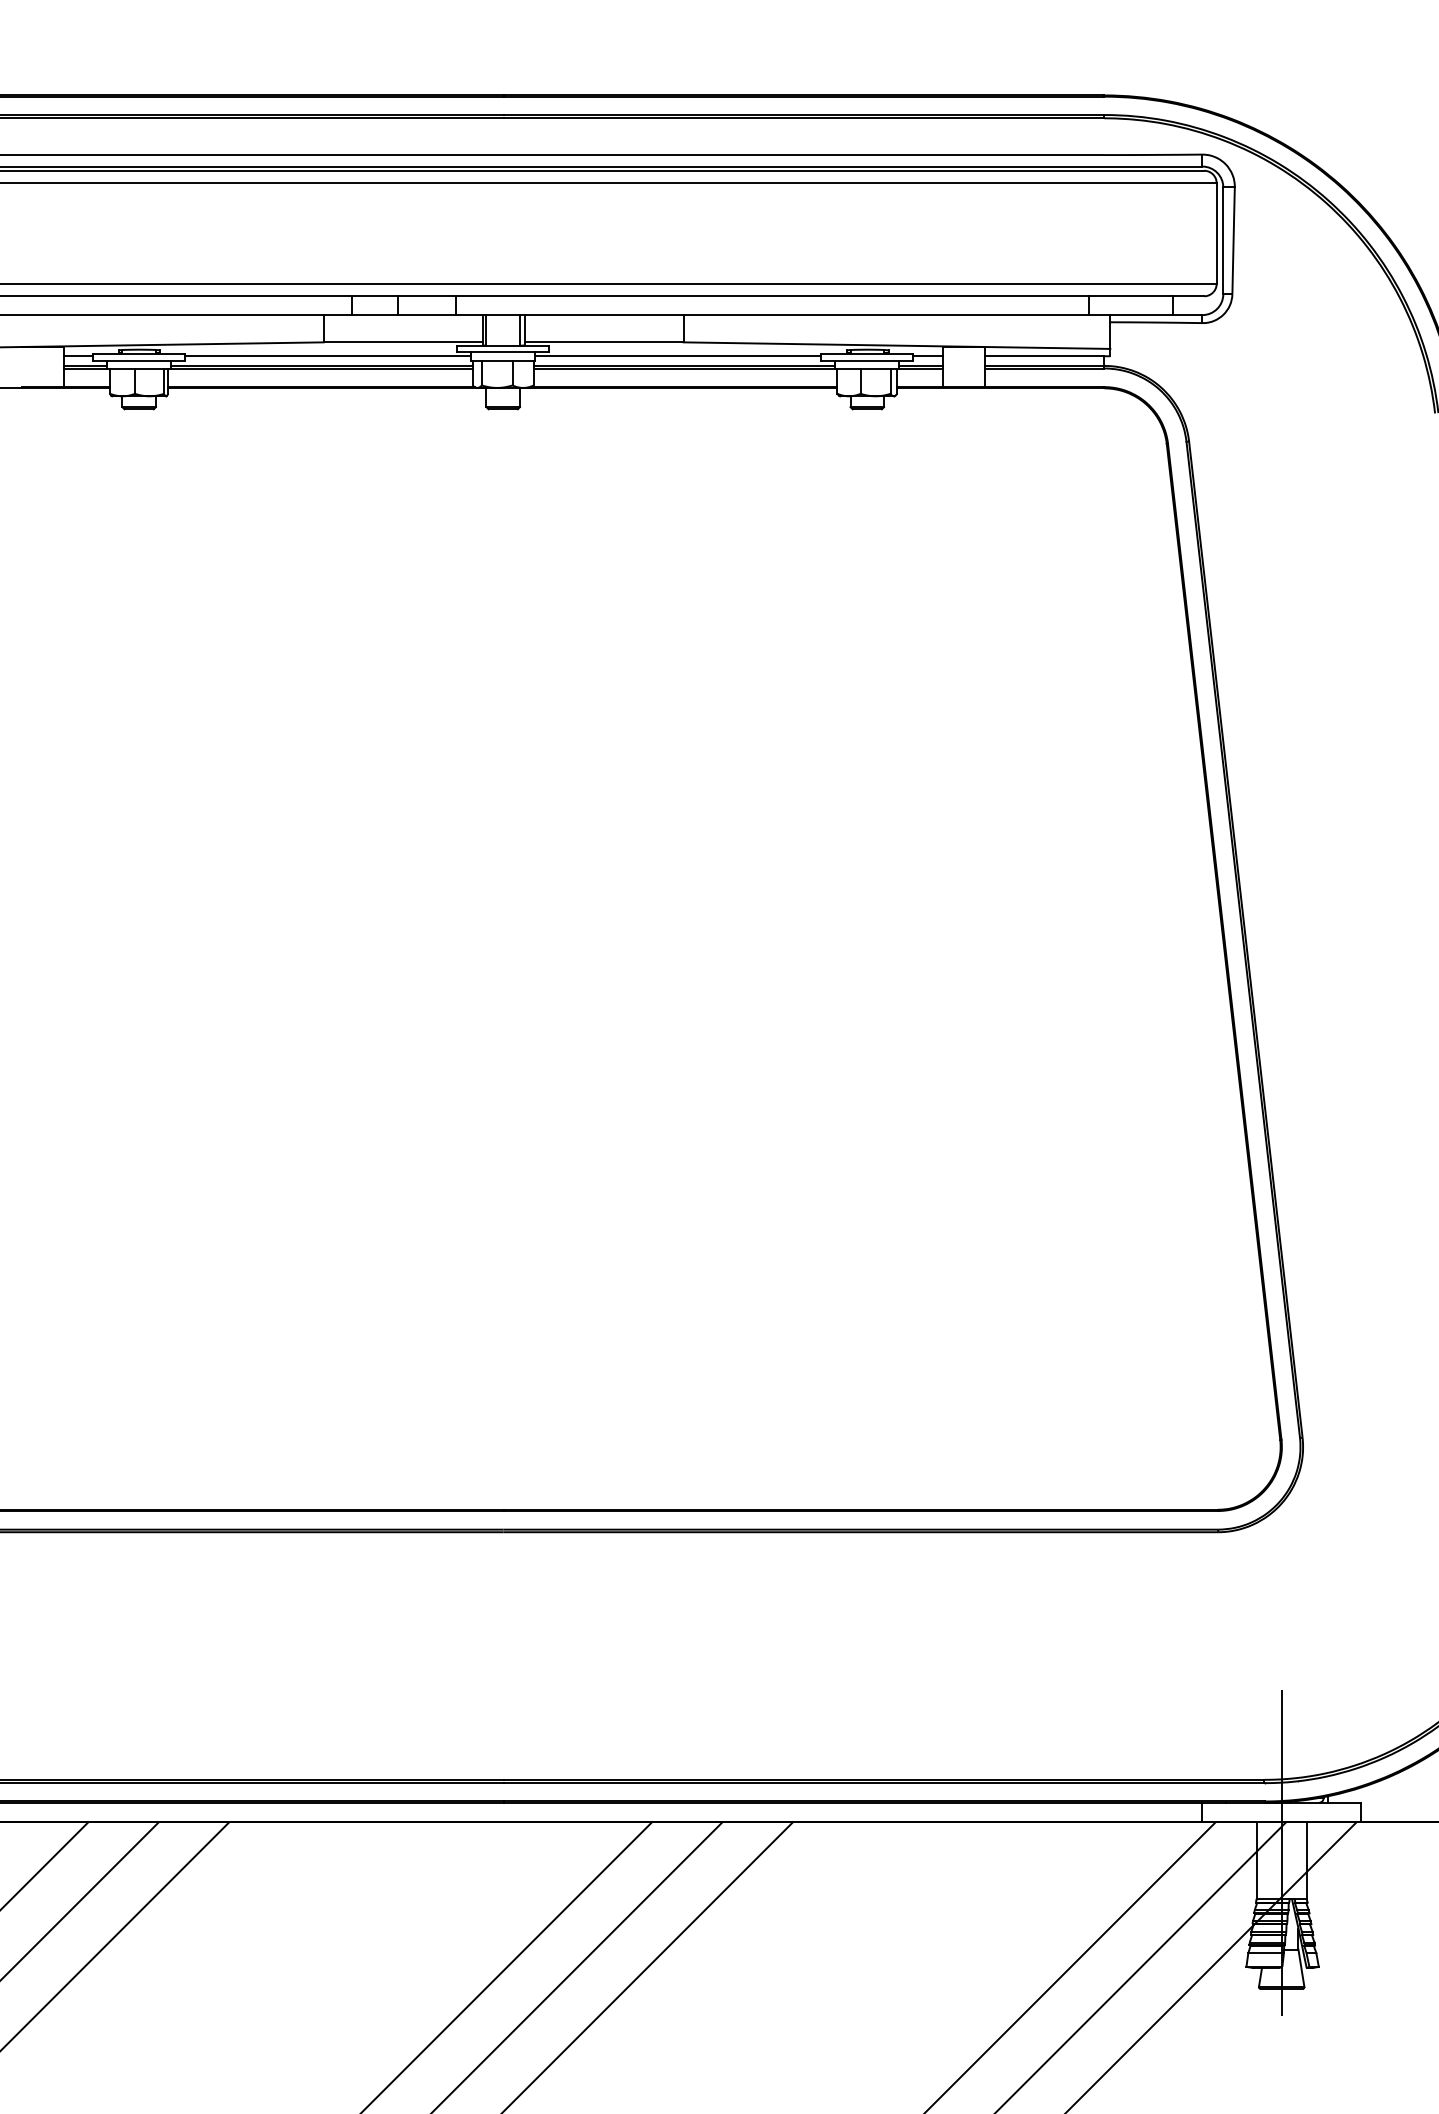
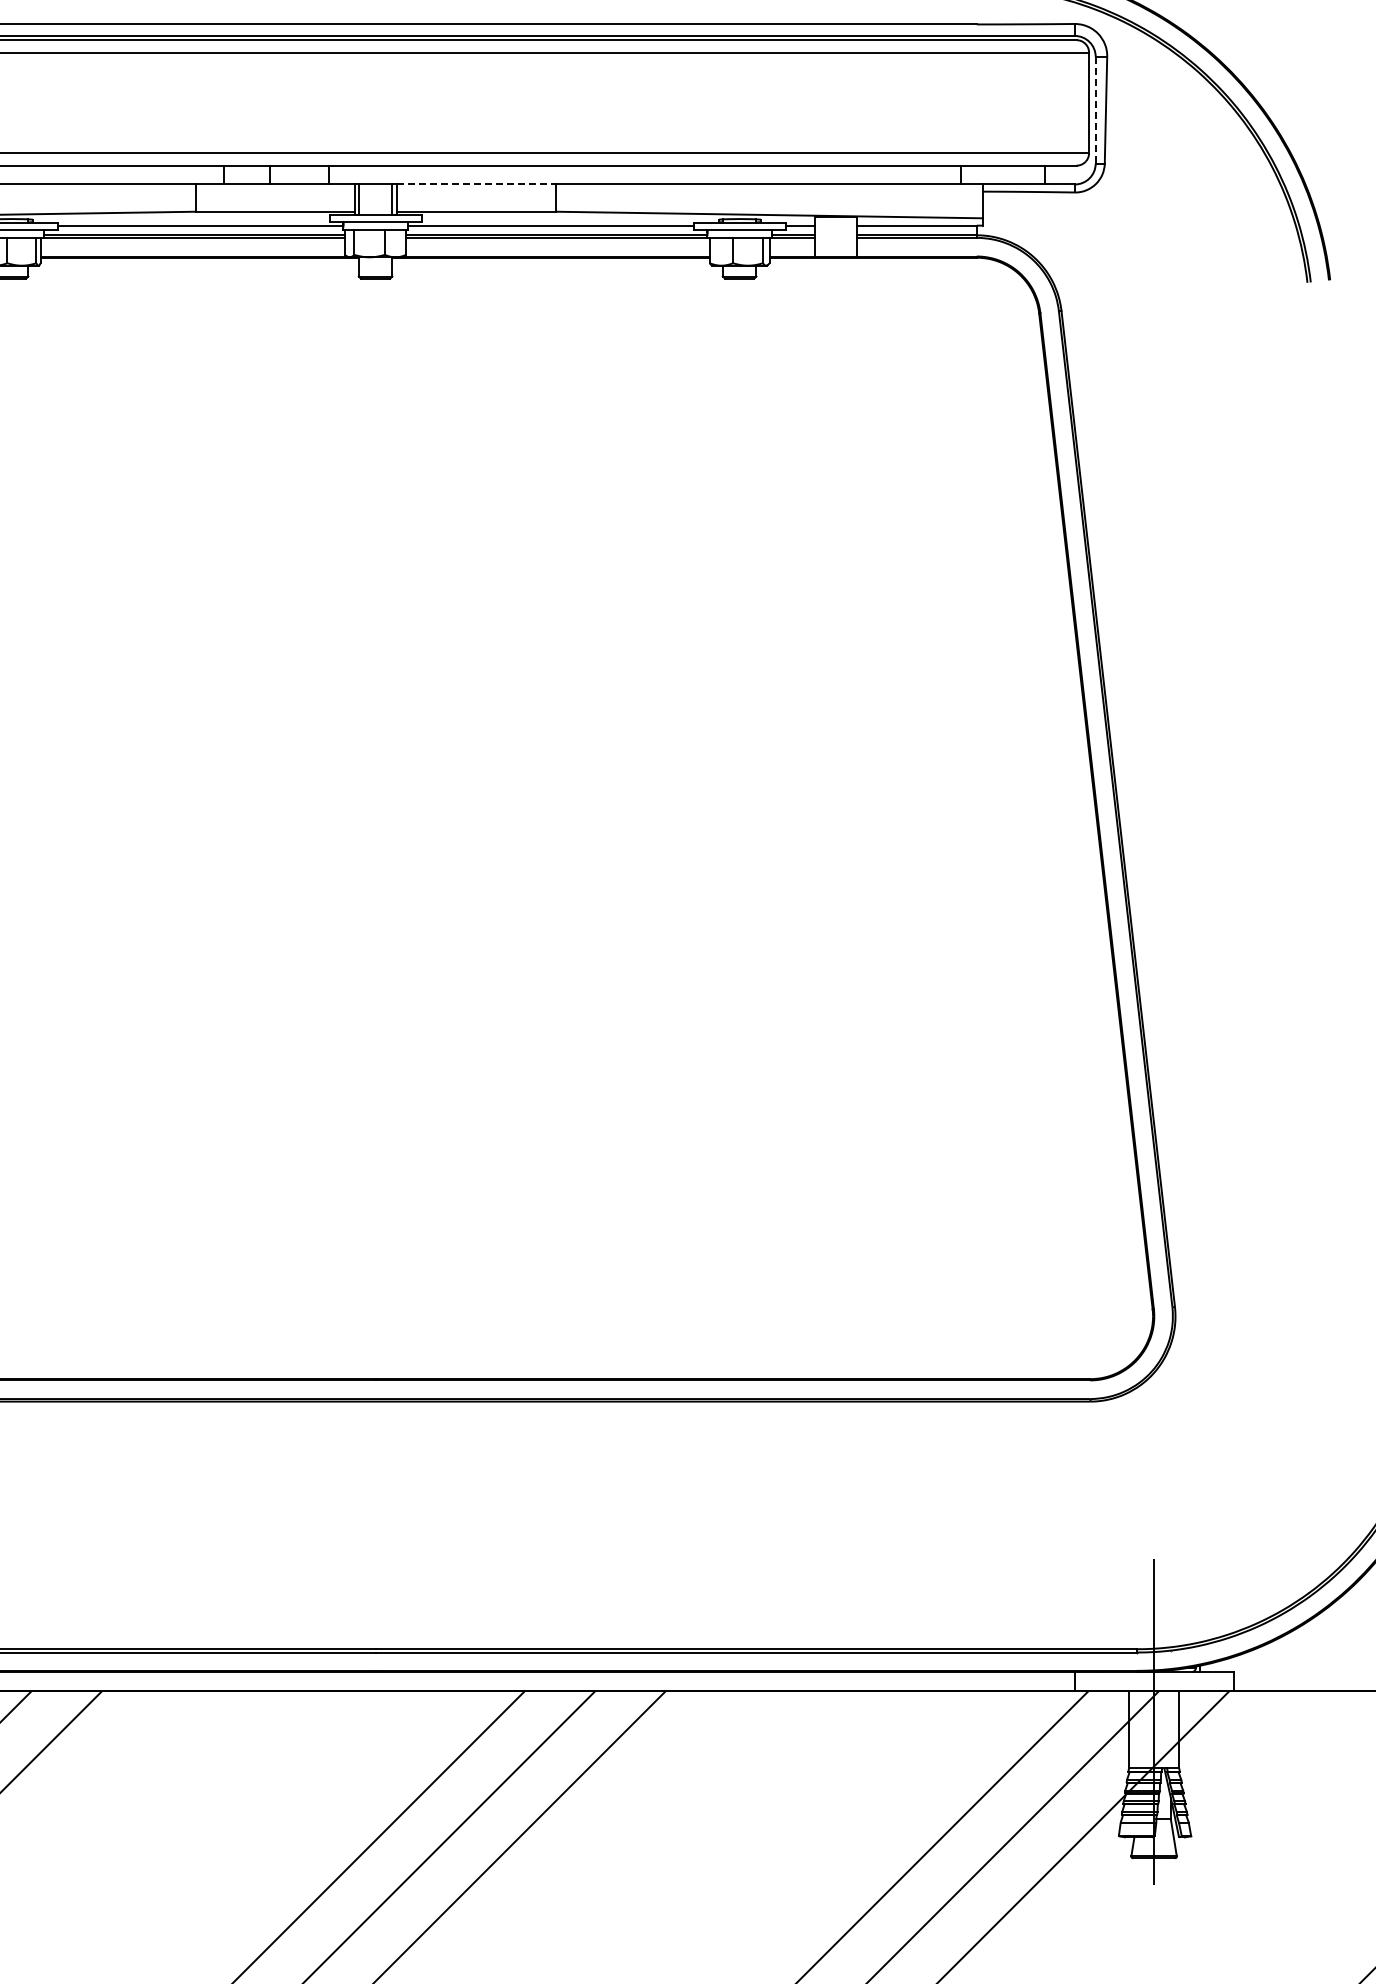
line: (1223, 241) -> (1095, 110), solid -> dashed
line: (604, 315) -> (476, 184), solid -> dashed

